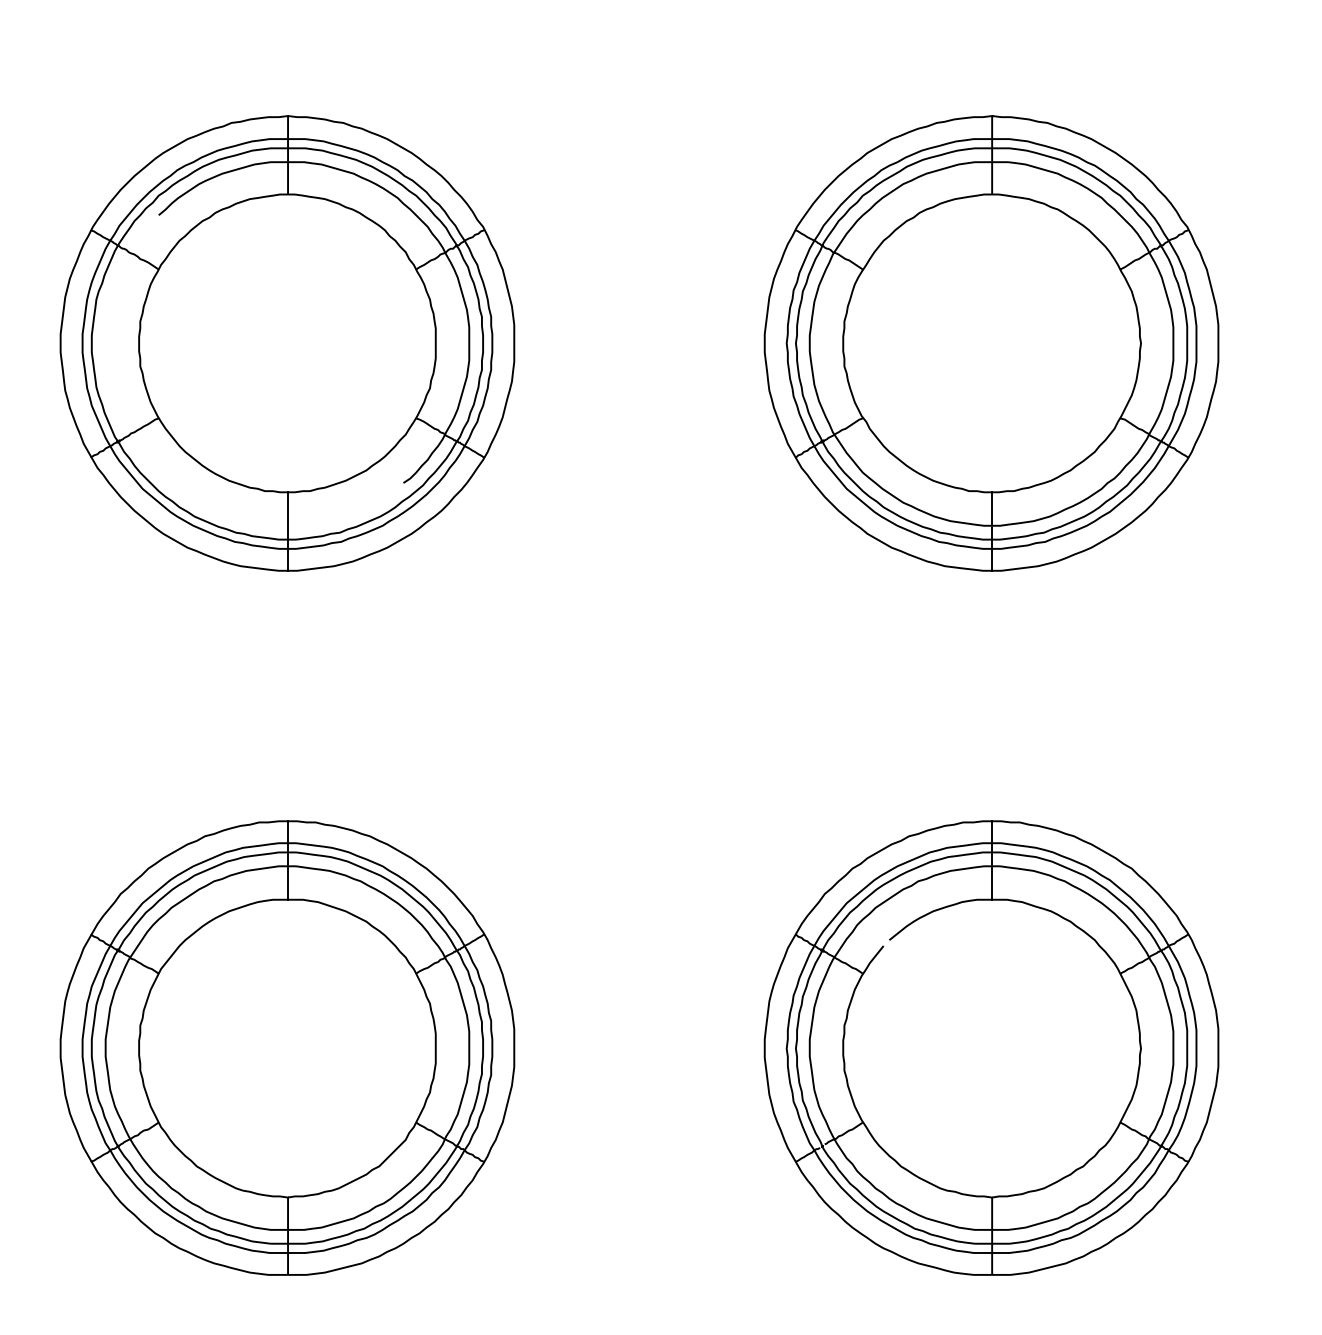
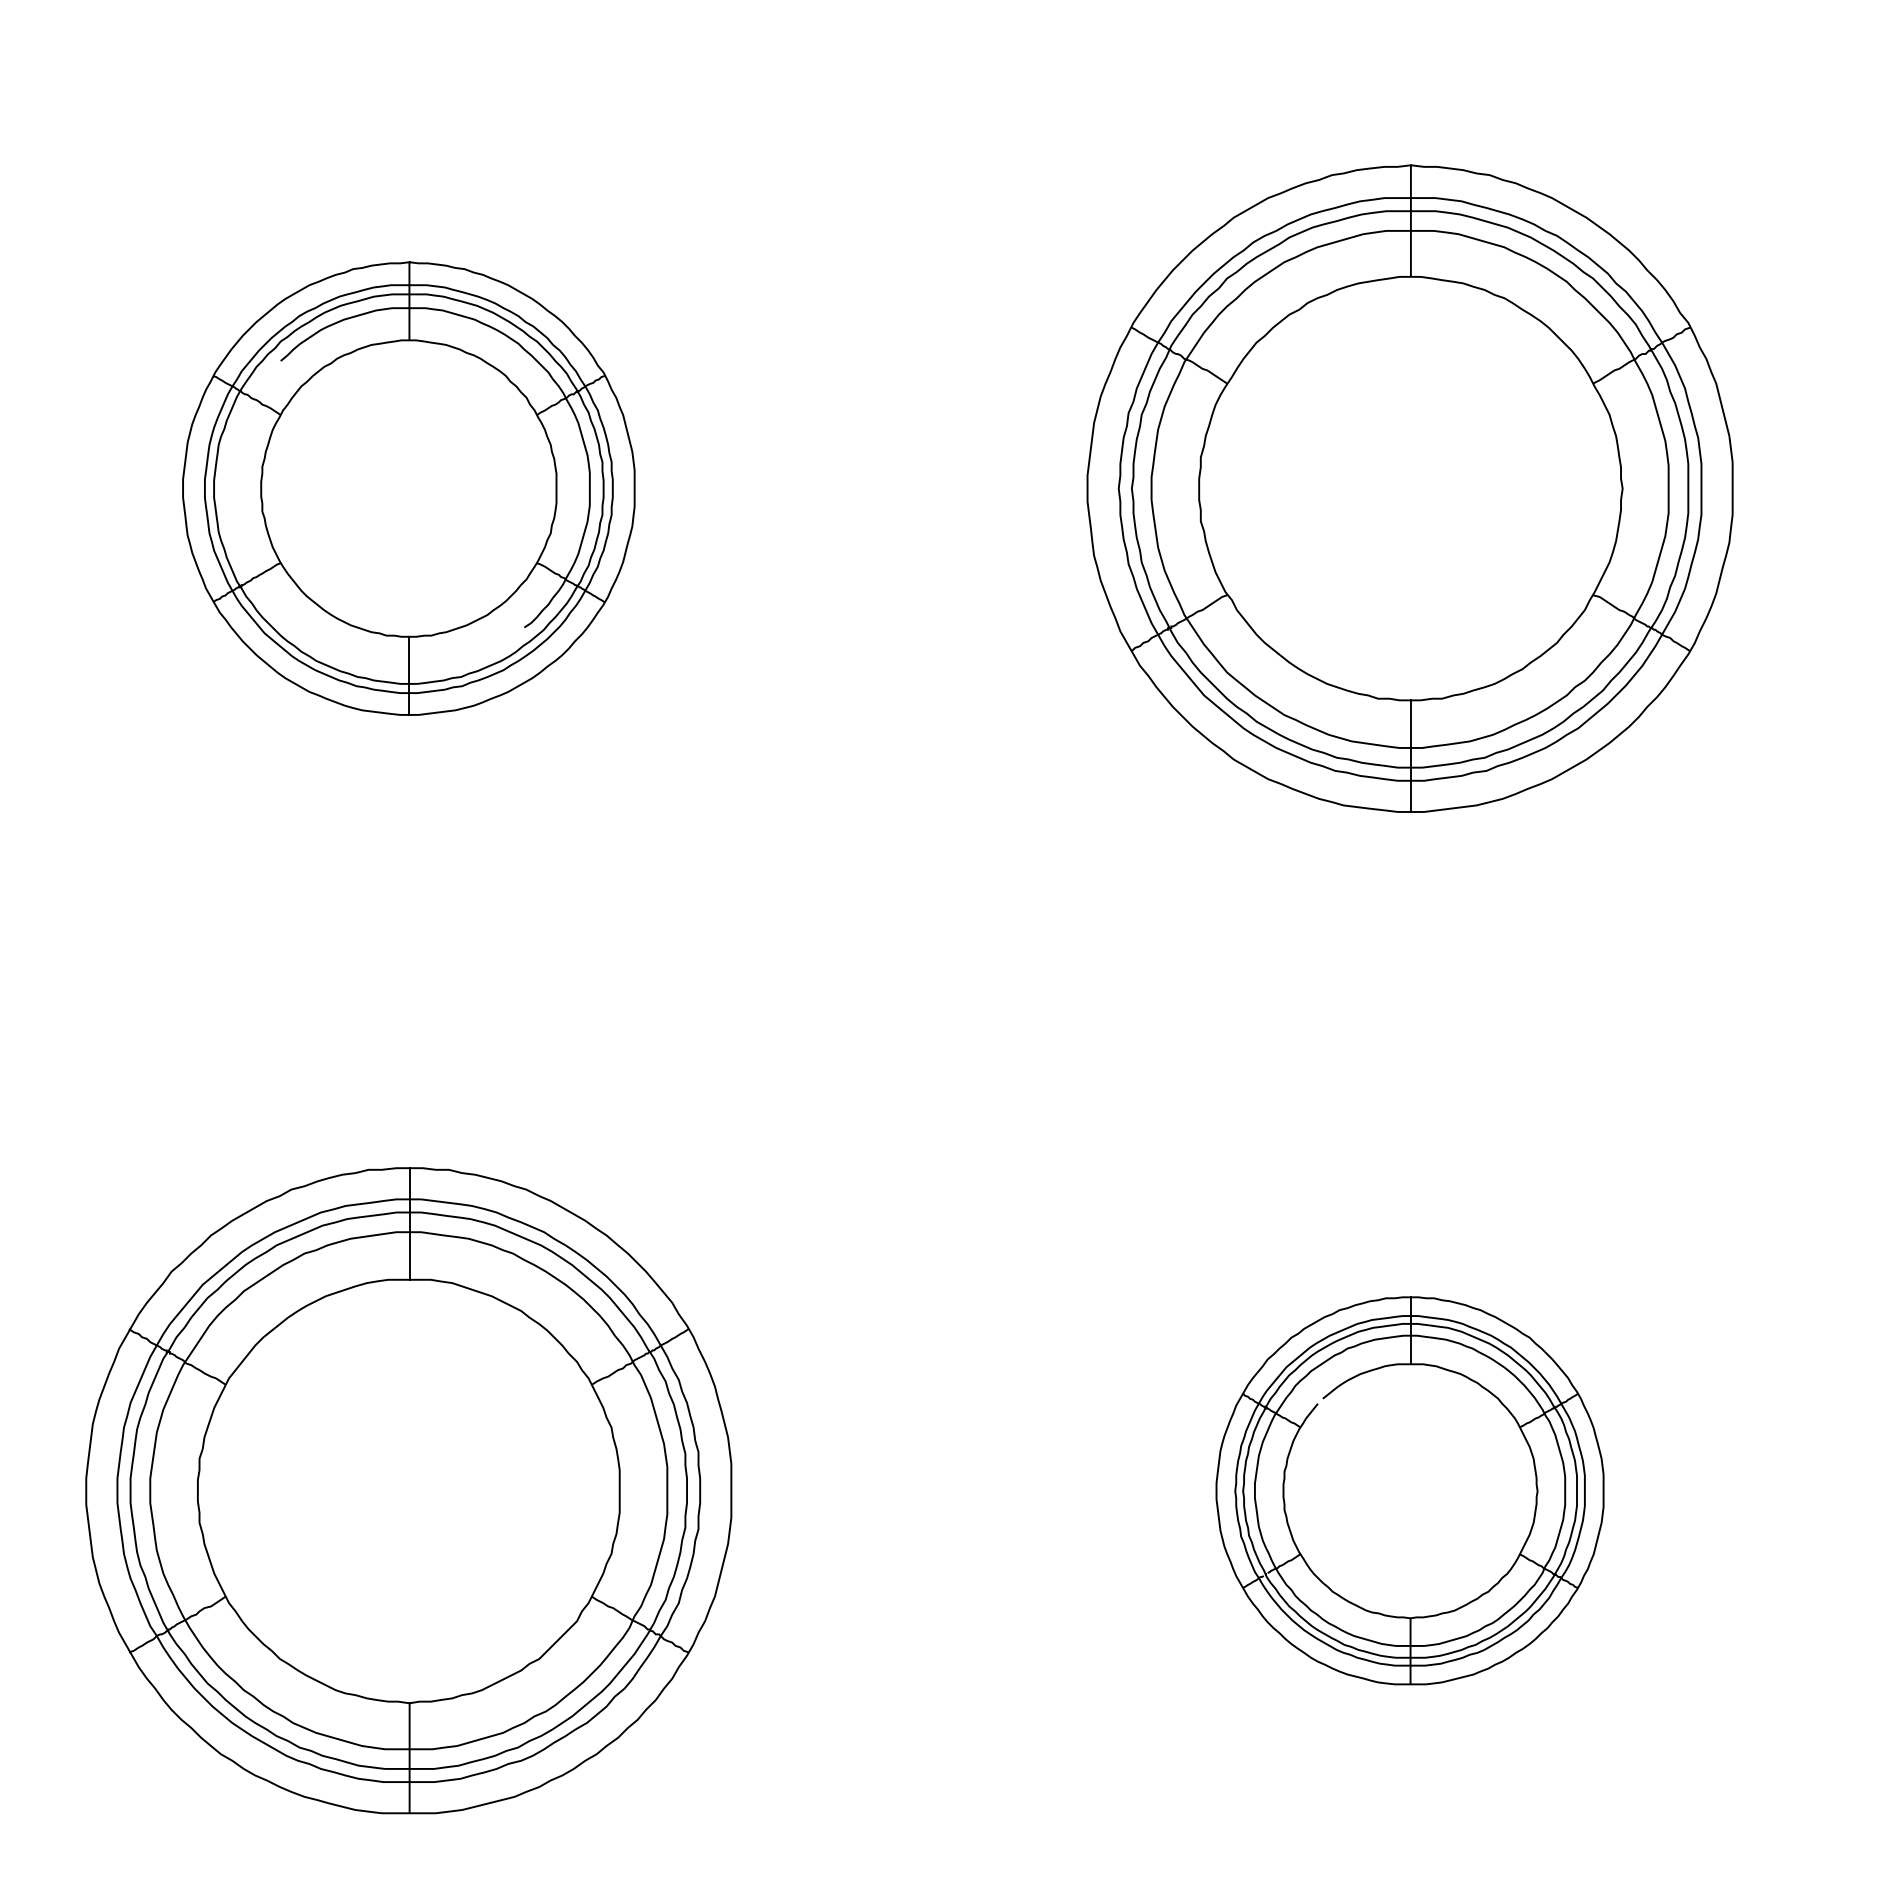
part: (287, 343) -> (408, 488), size x0.7
part: (991, 1047) -> (1409, 1490), size x0.6

